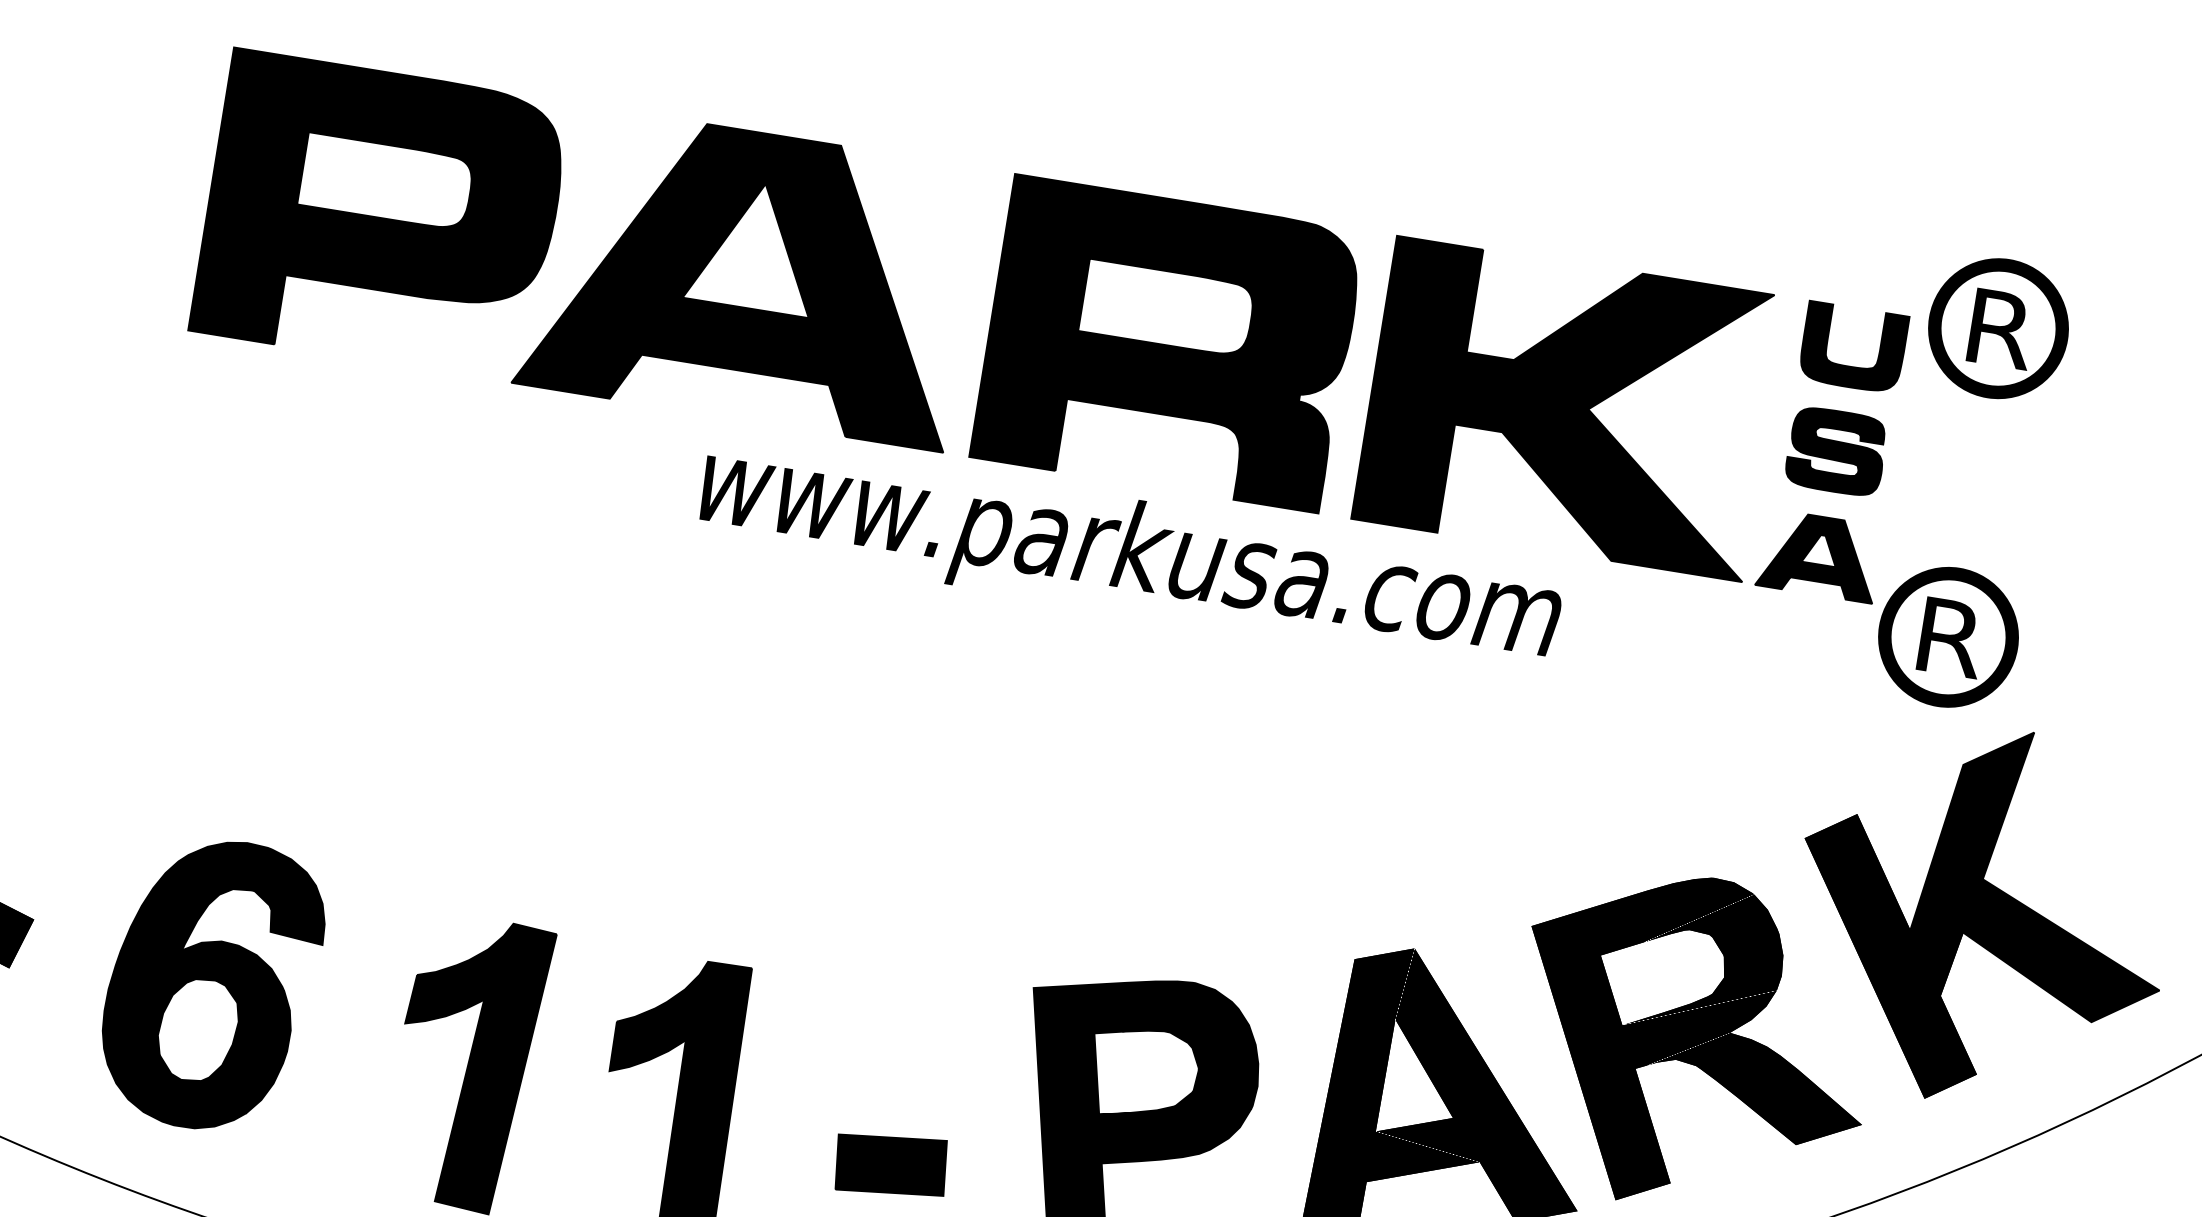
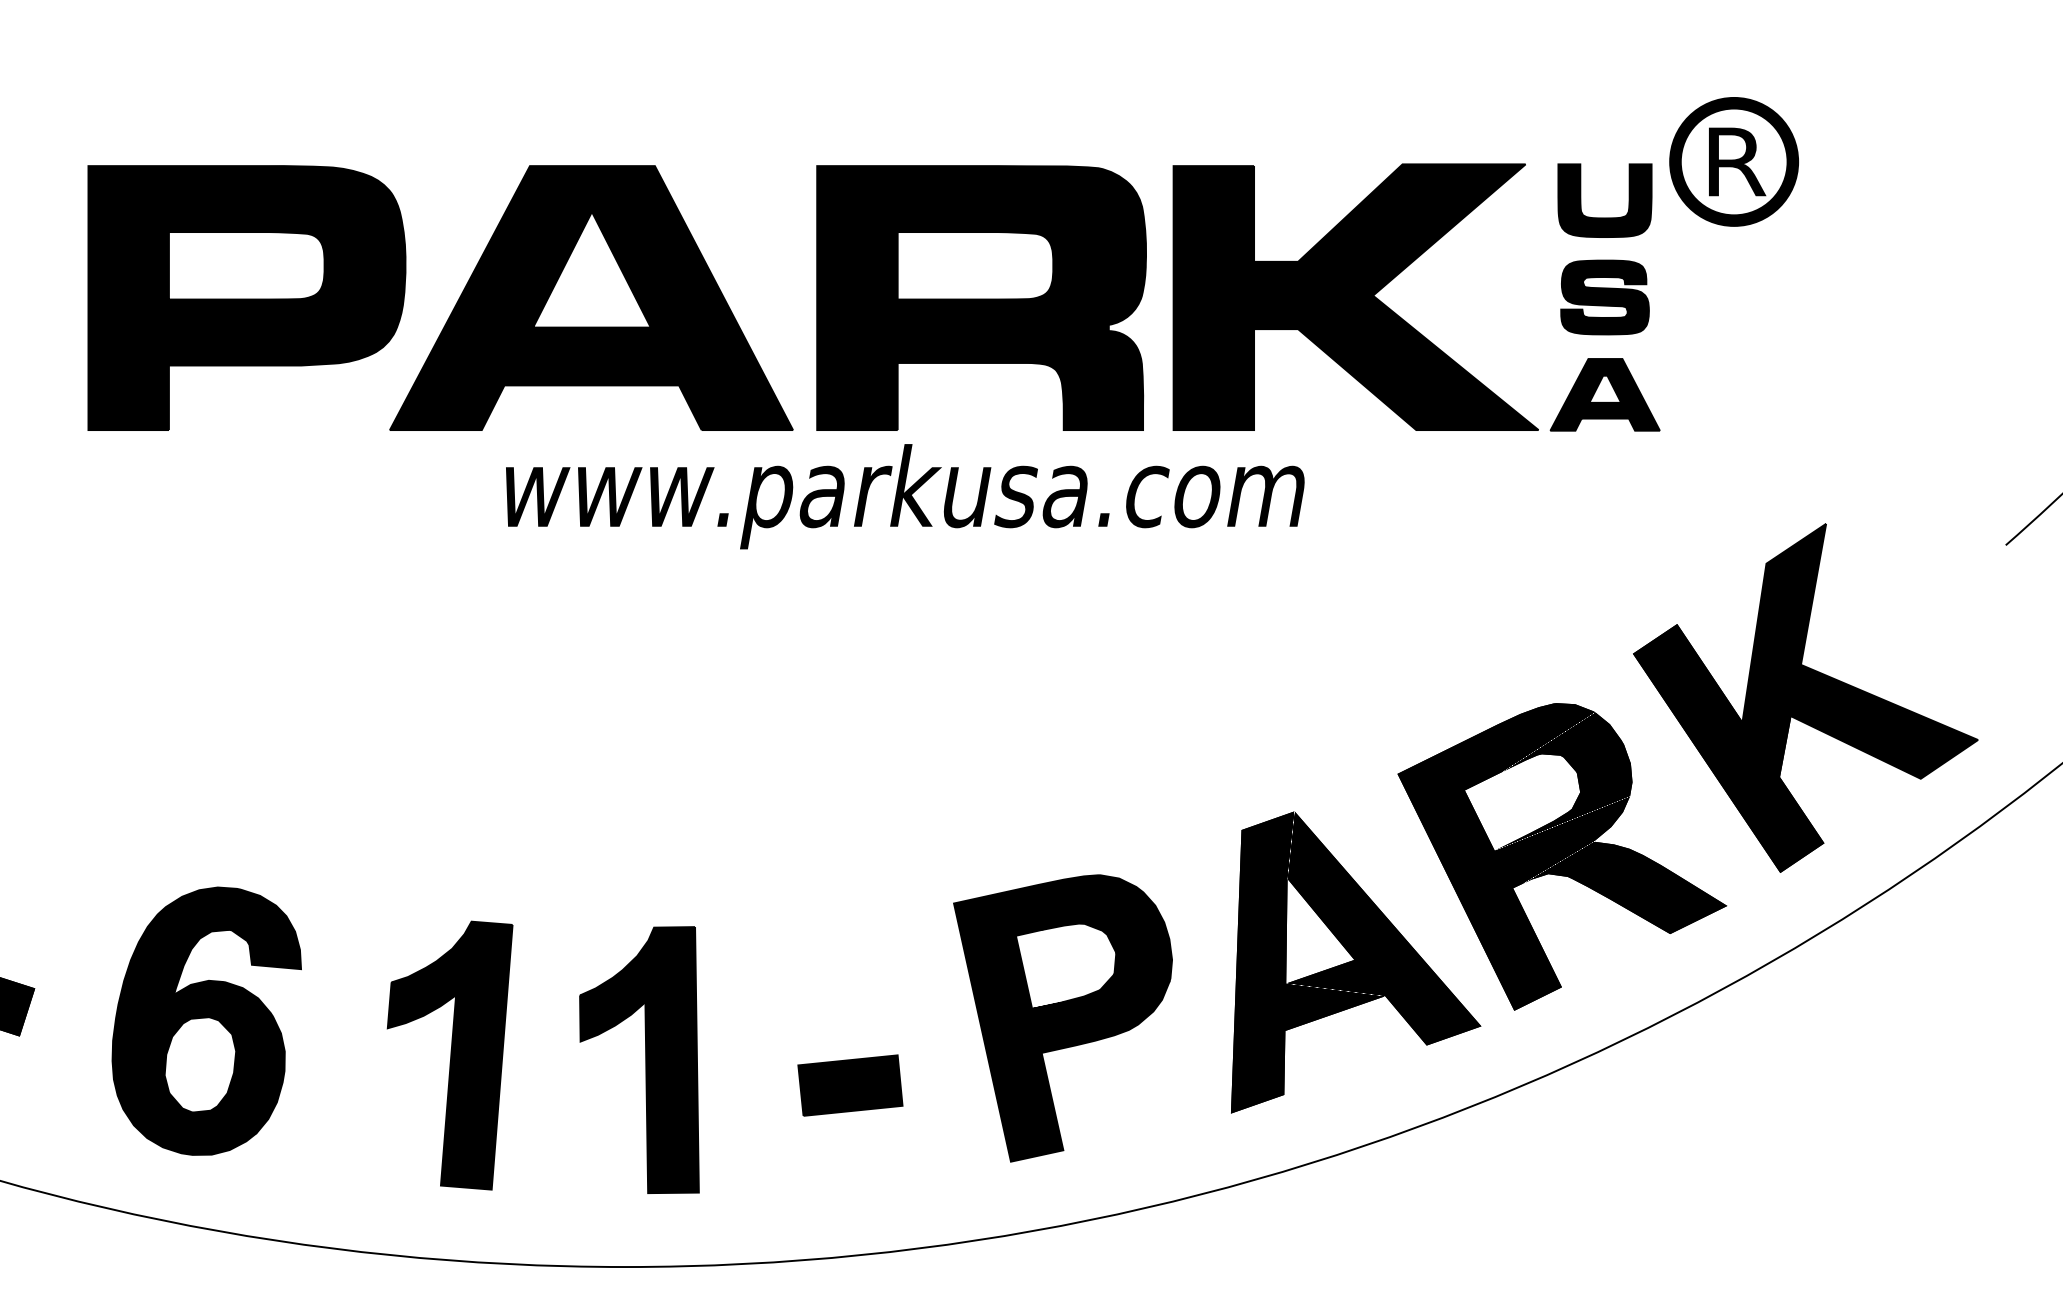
text: (1130, 556) -> (905, 496), moved
part: (1947, 636) -> (1733, 449), removed

